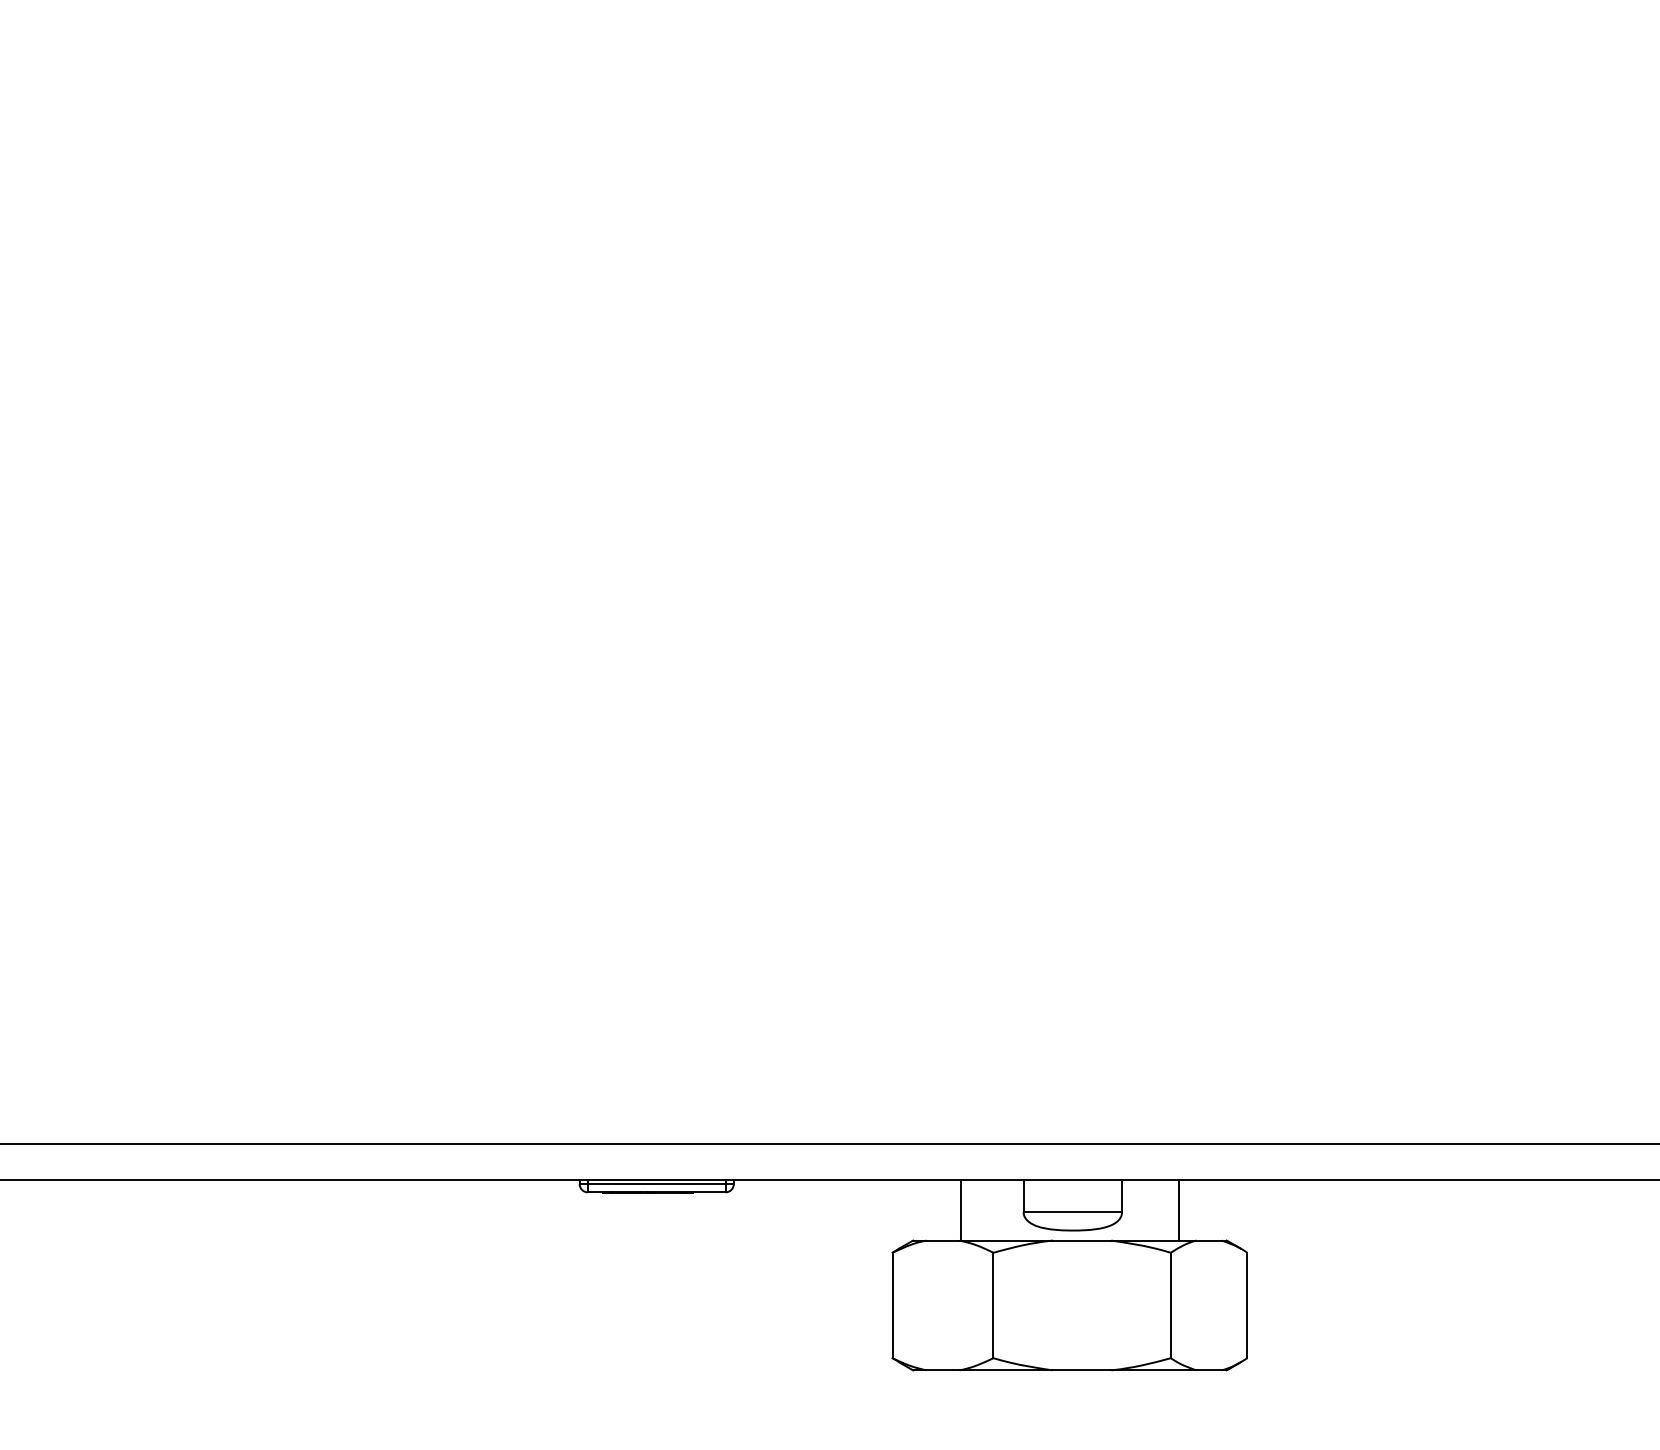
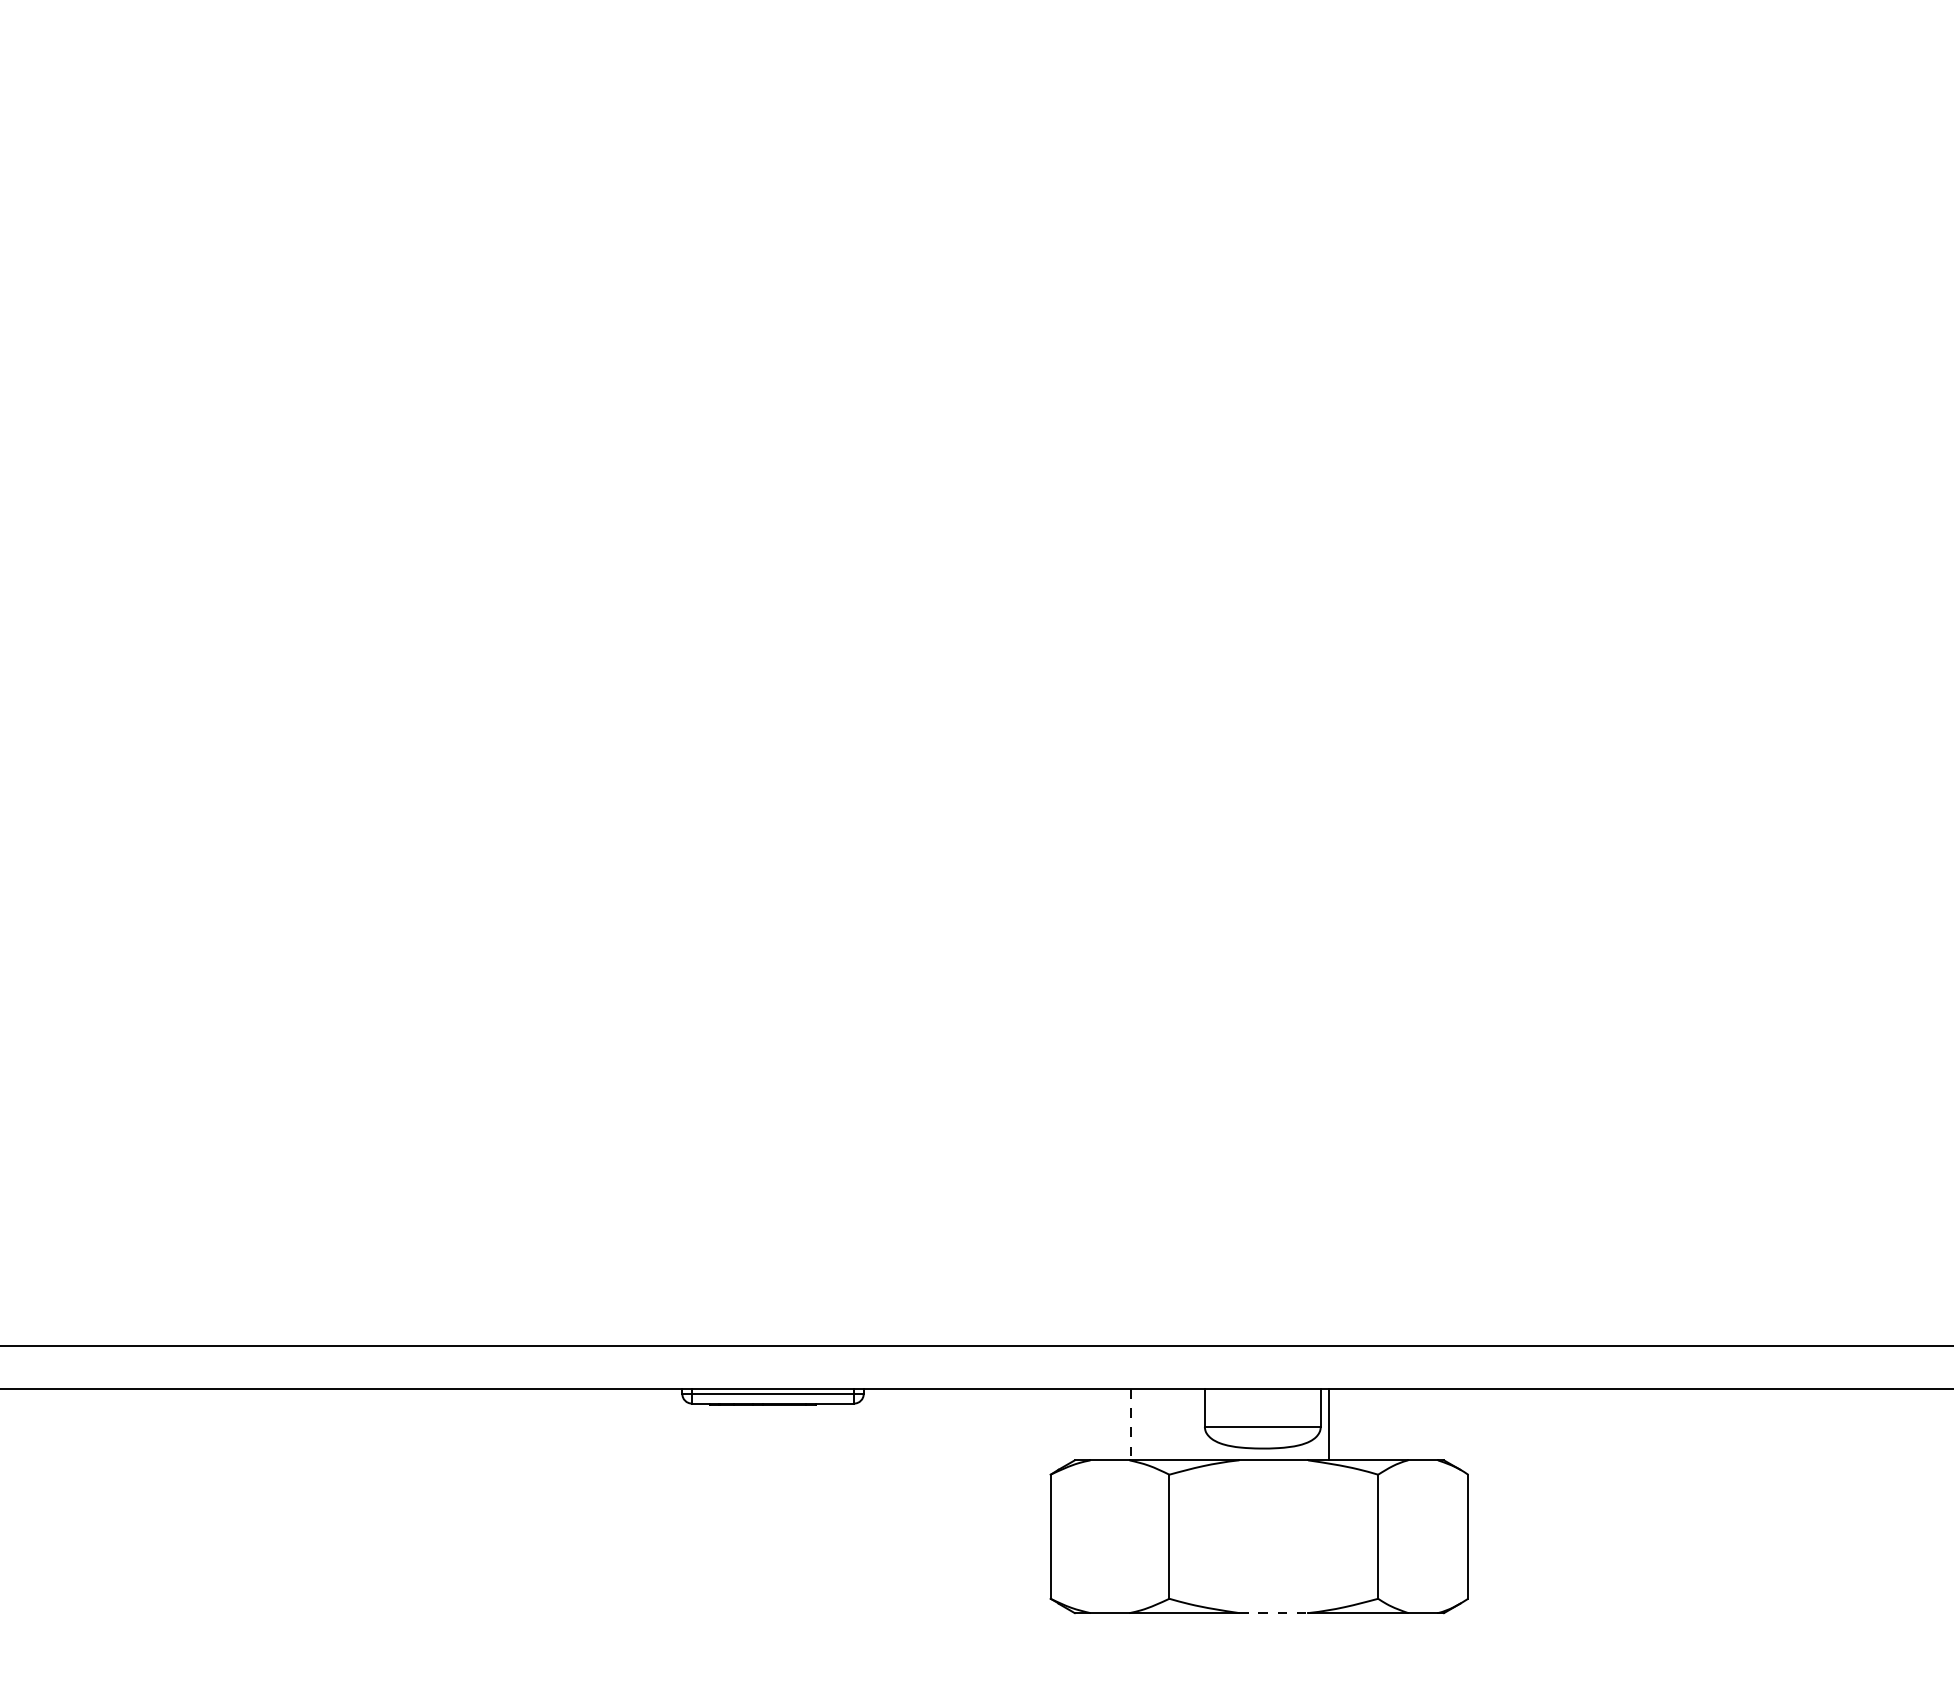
line: (961, 1210) -> (1131, 1424), solid -> dashed
line: (1178, 1210) -> (1328, 1424), moved
line: (1082, 1370) -> (1274, 1613), solid -> dashed

